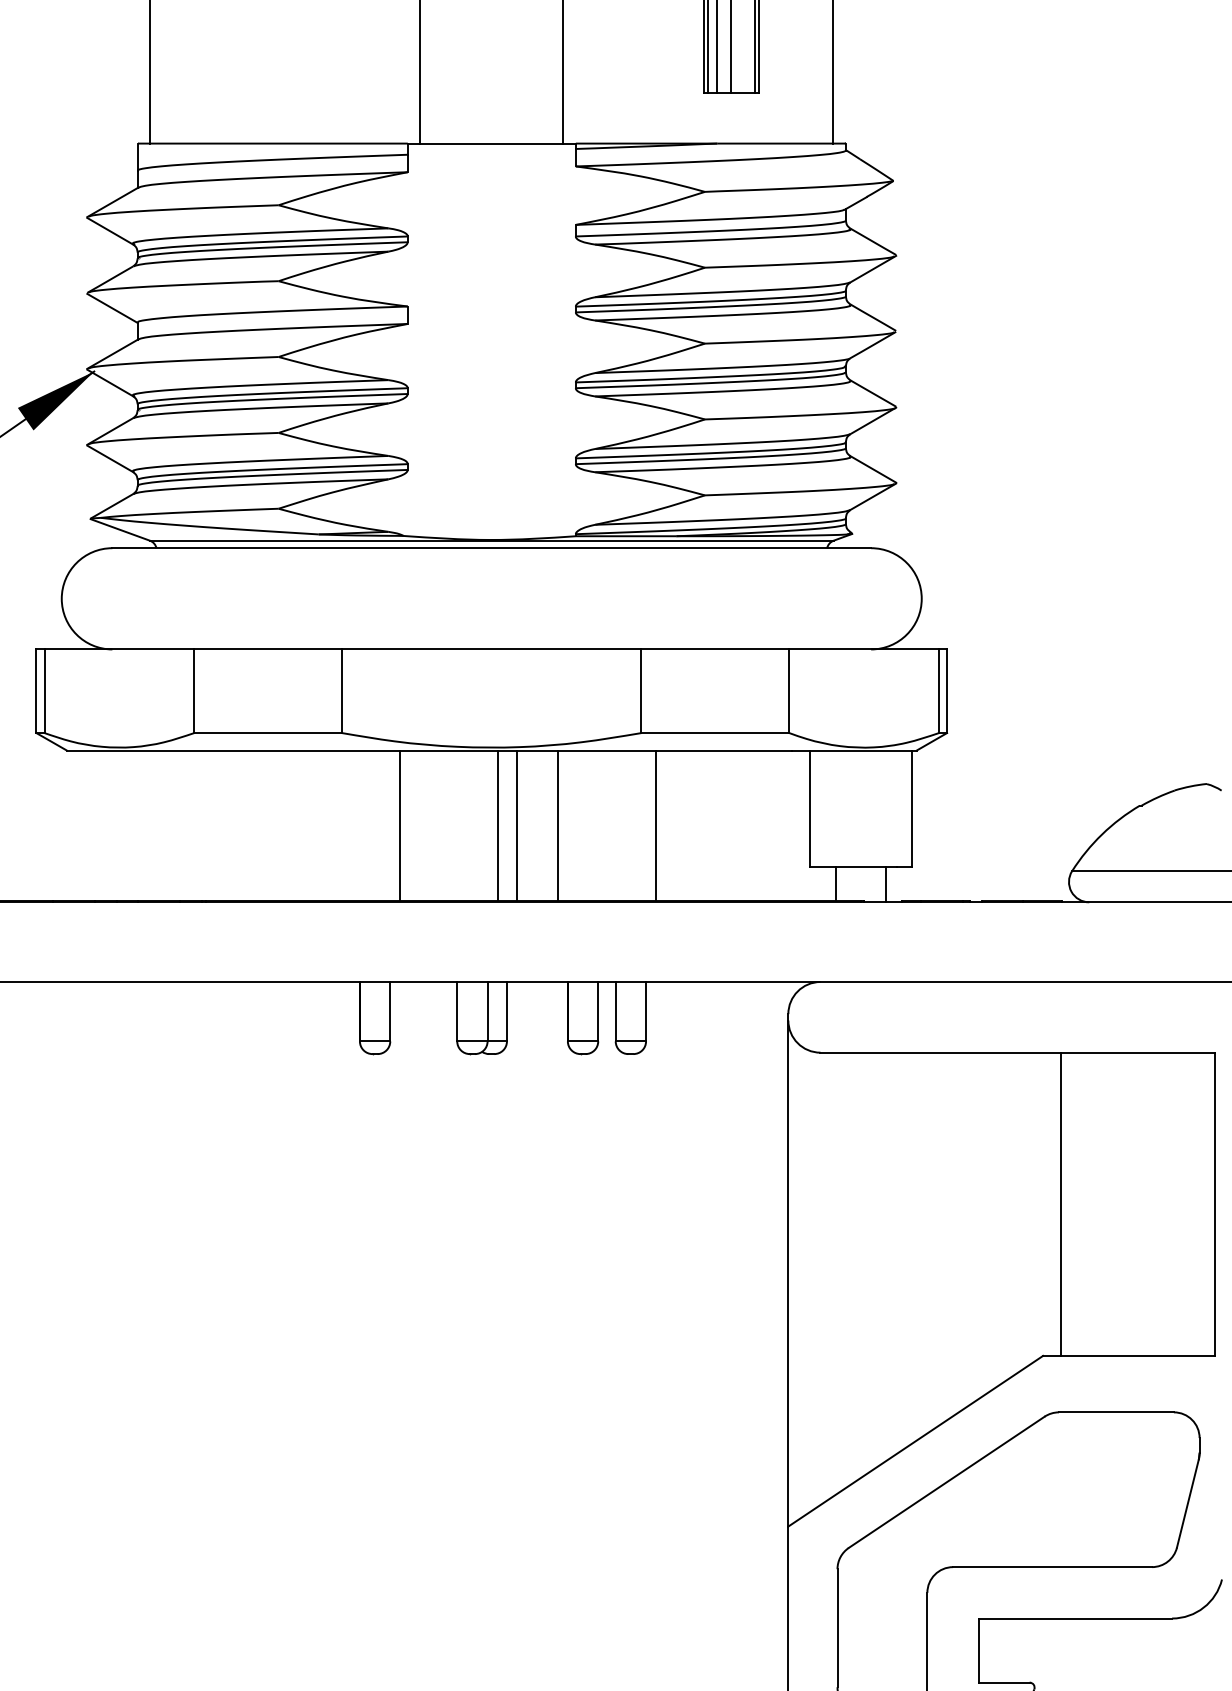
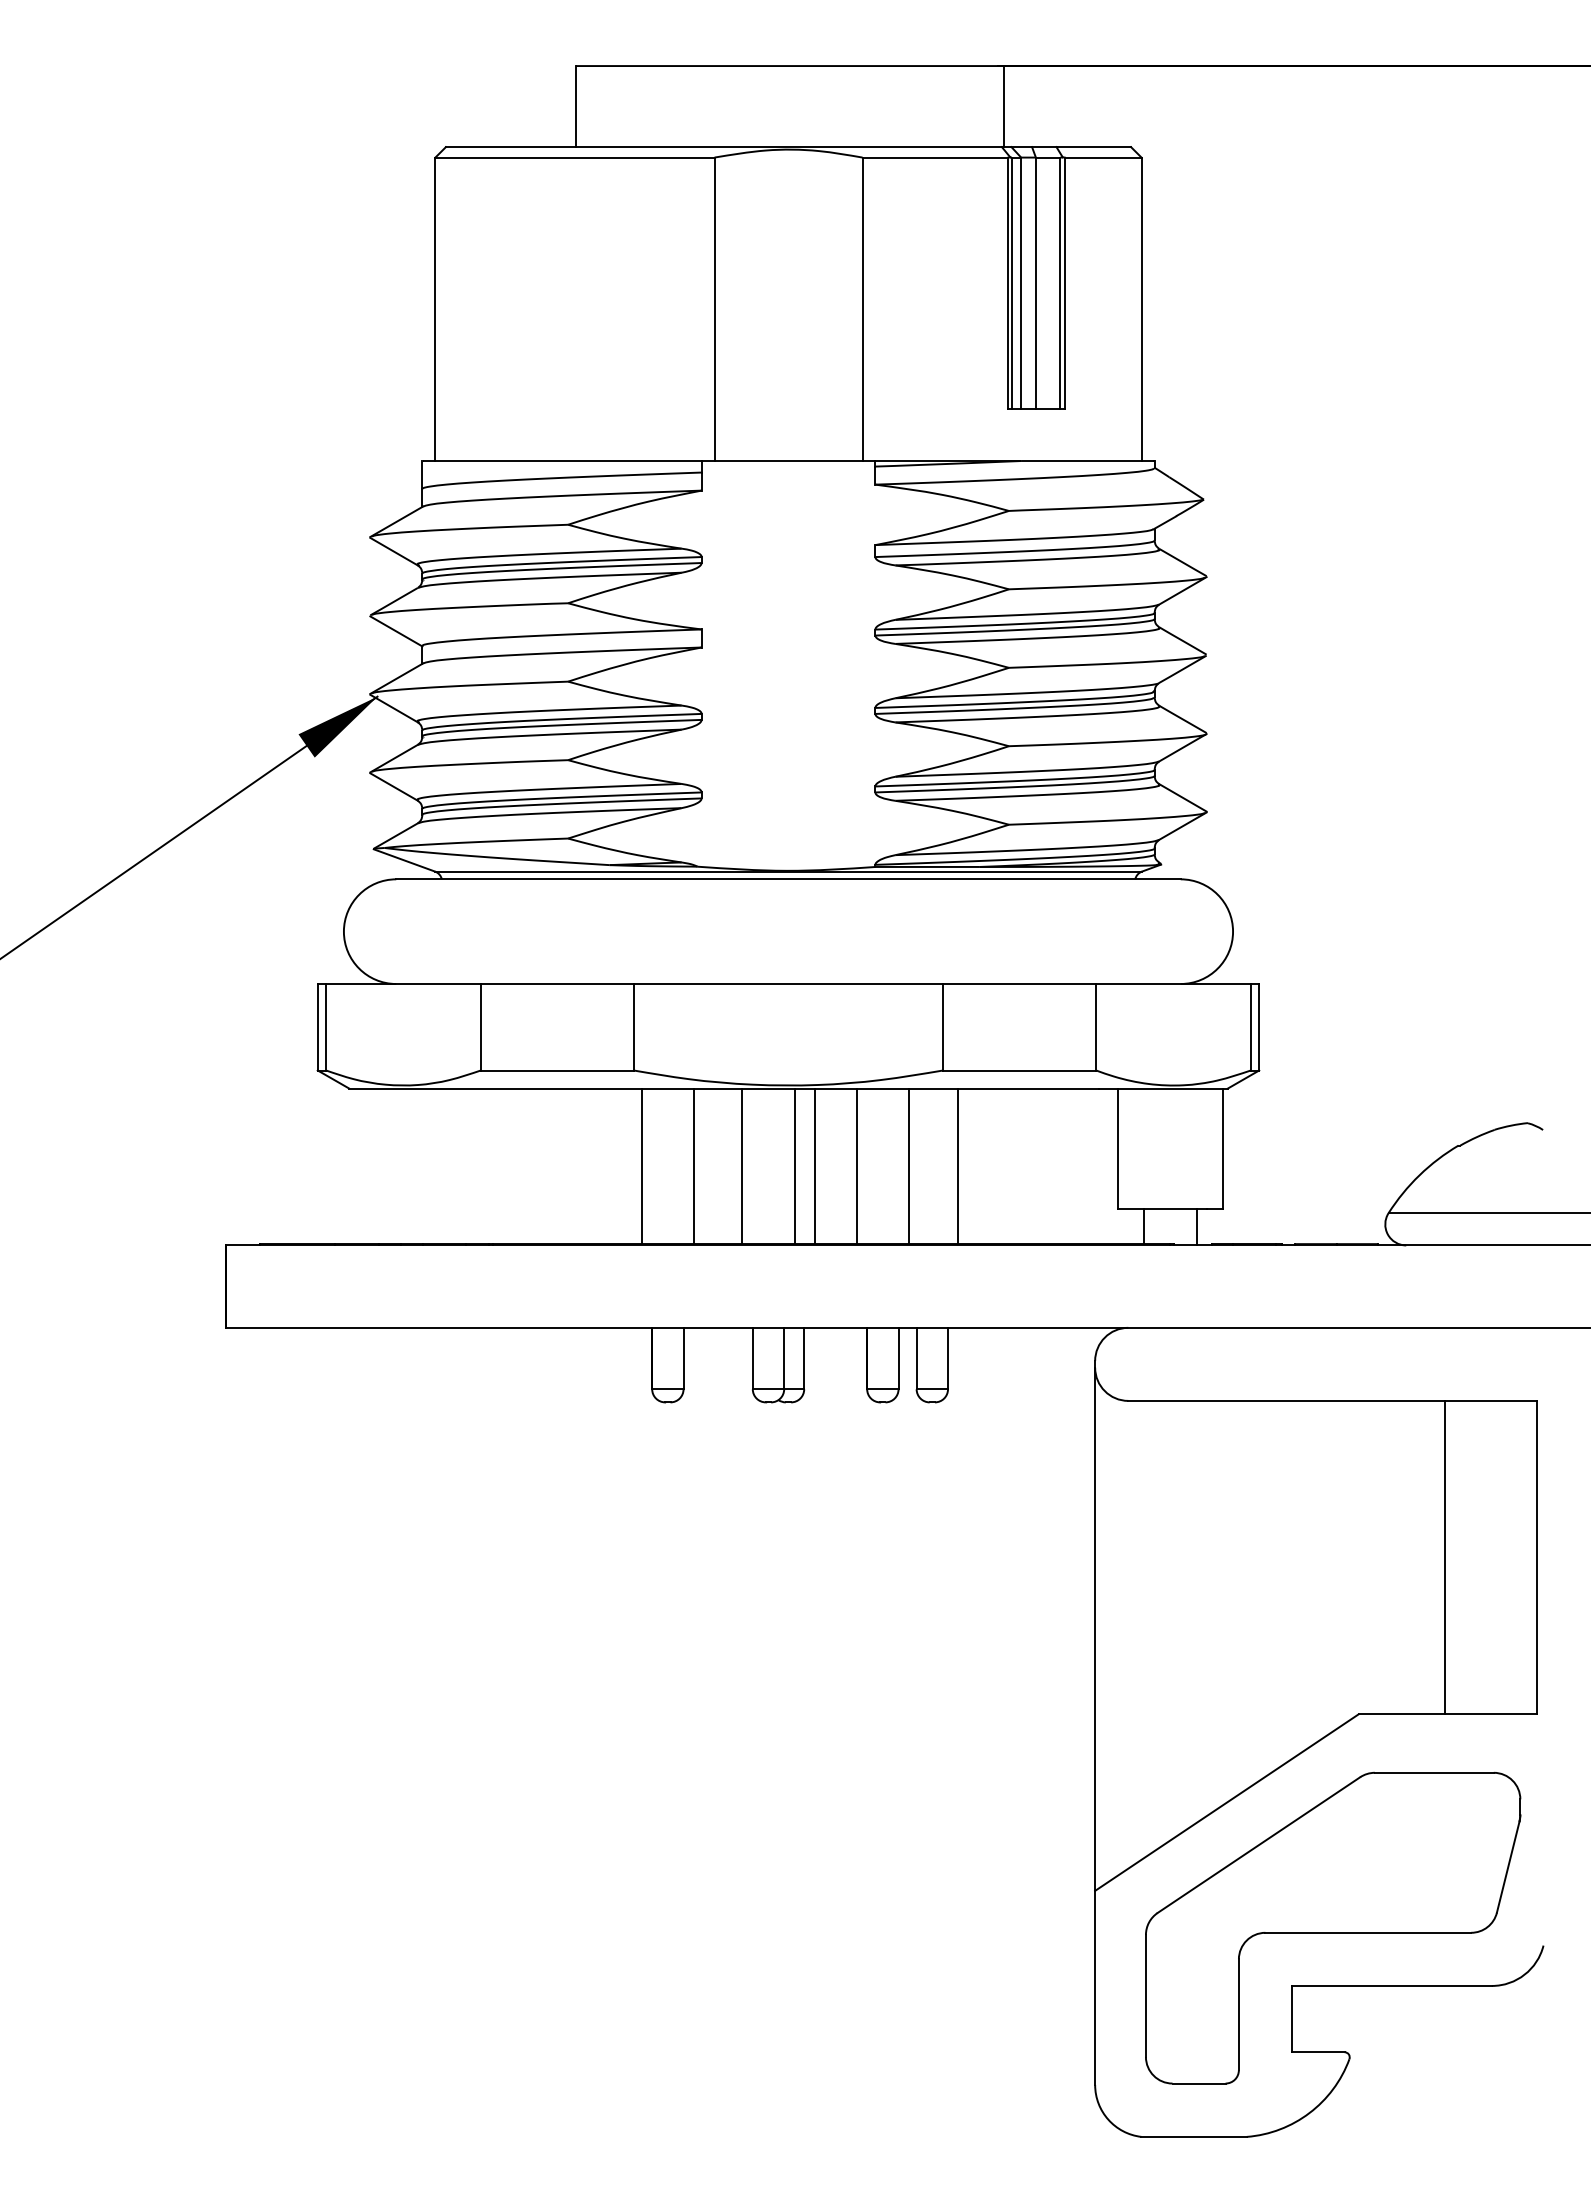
line: (349, 825) -> (641, 1166), added
line: (447, 825) -> (742, 1166), added
line: (608, 825) -> (909, 1166), added
line: (1060, 1204) -> (1444, 1557), moved

